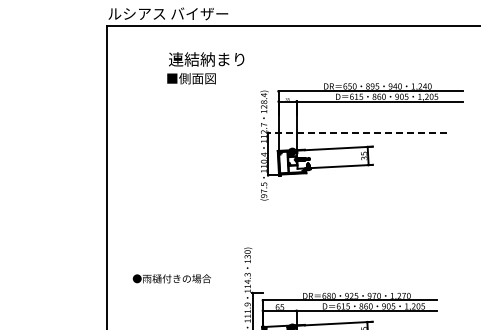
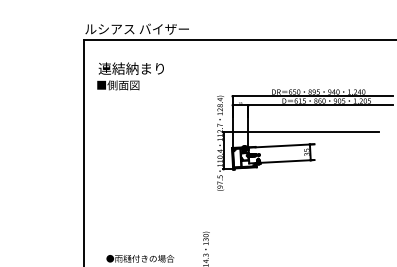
text: (205, 68) -> (130, 76), moved
line: (357, 132) -> (301, 131), dashed -> solid

